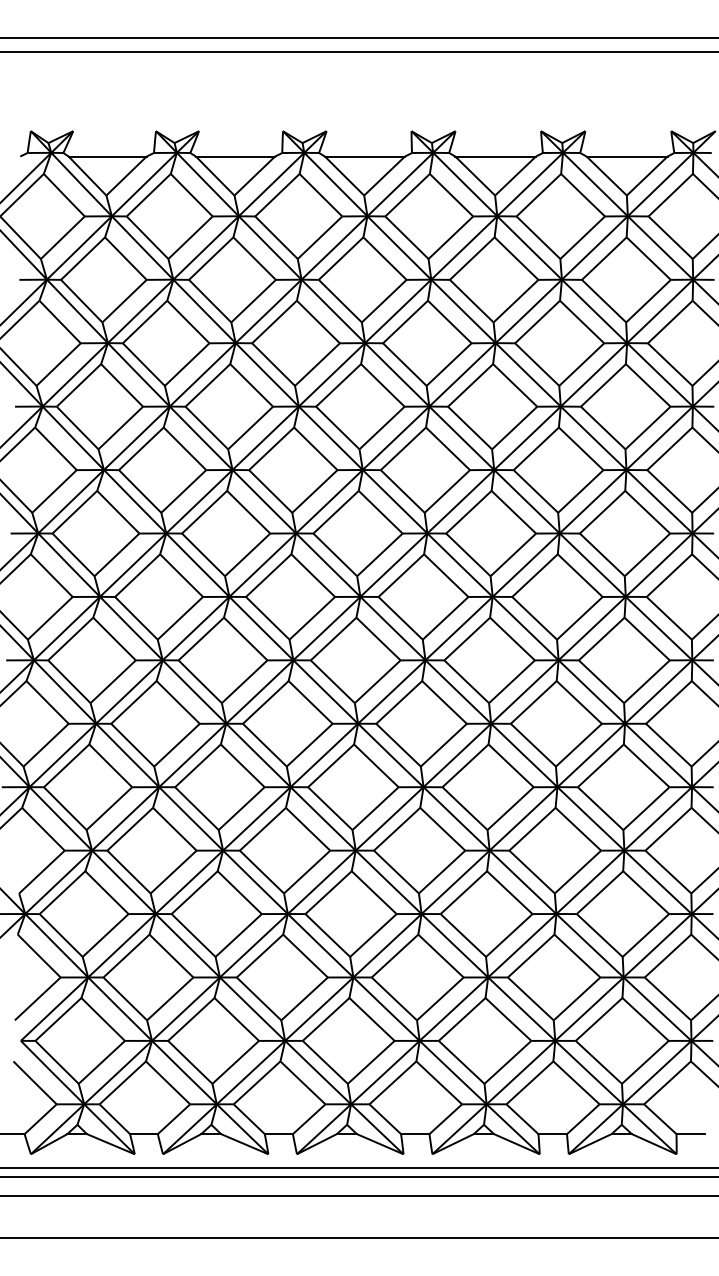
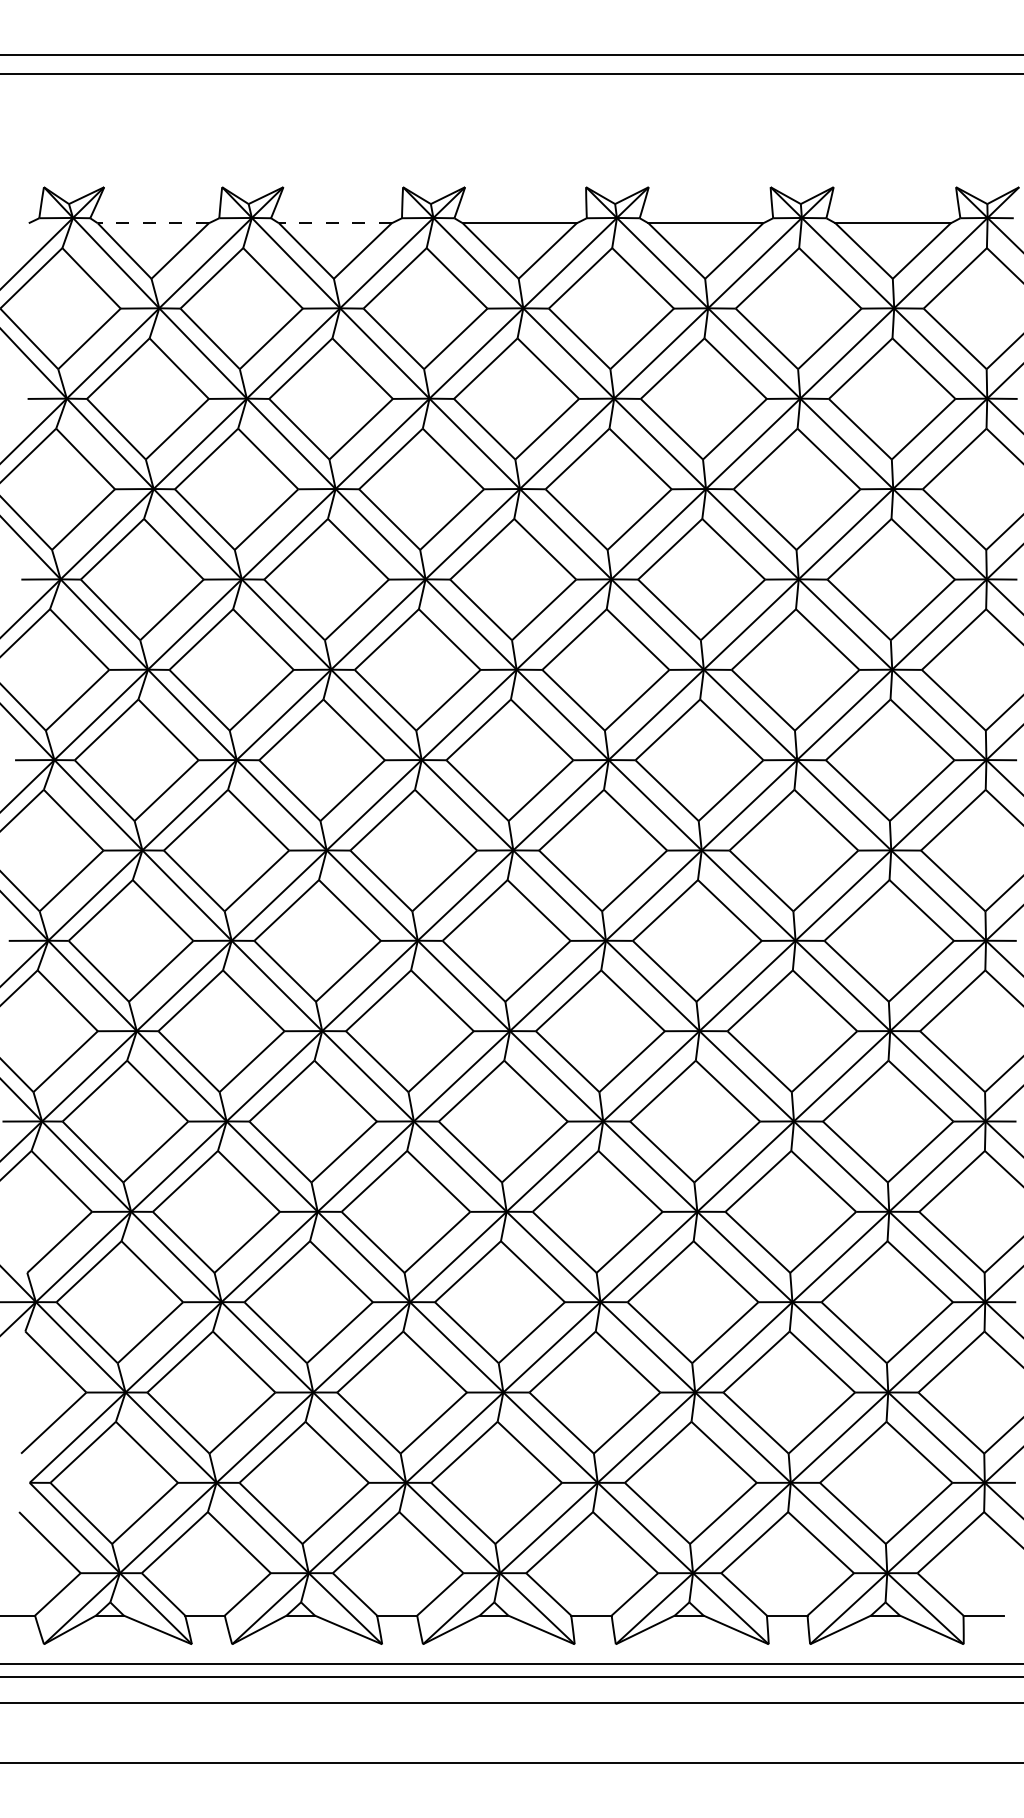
line: (107, 156) -> (153, 223), solid -> dashed
line: (234, 156) -> (334, 223), solid -> dashed

